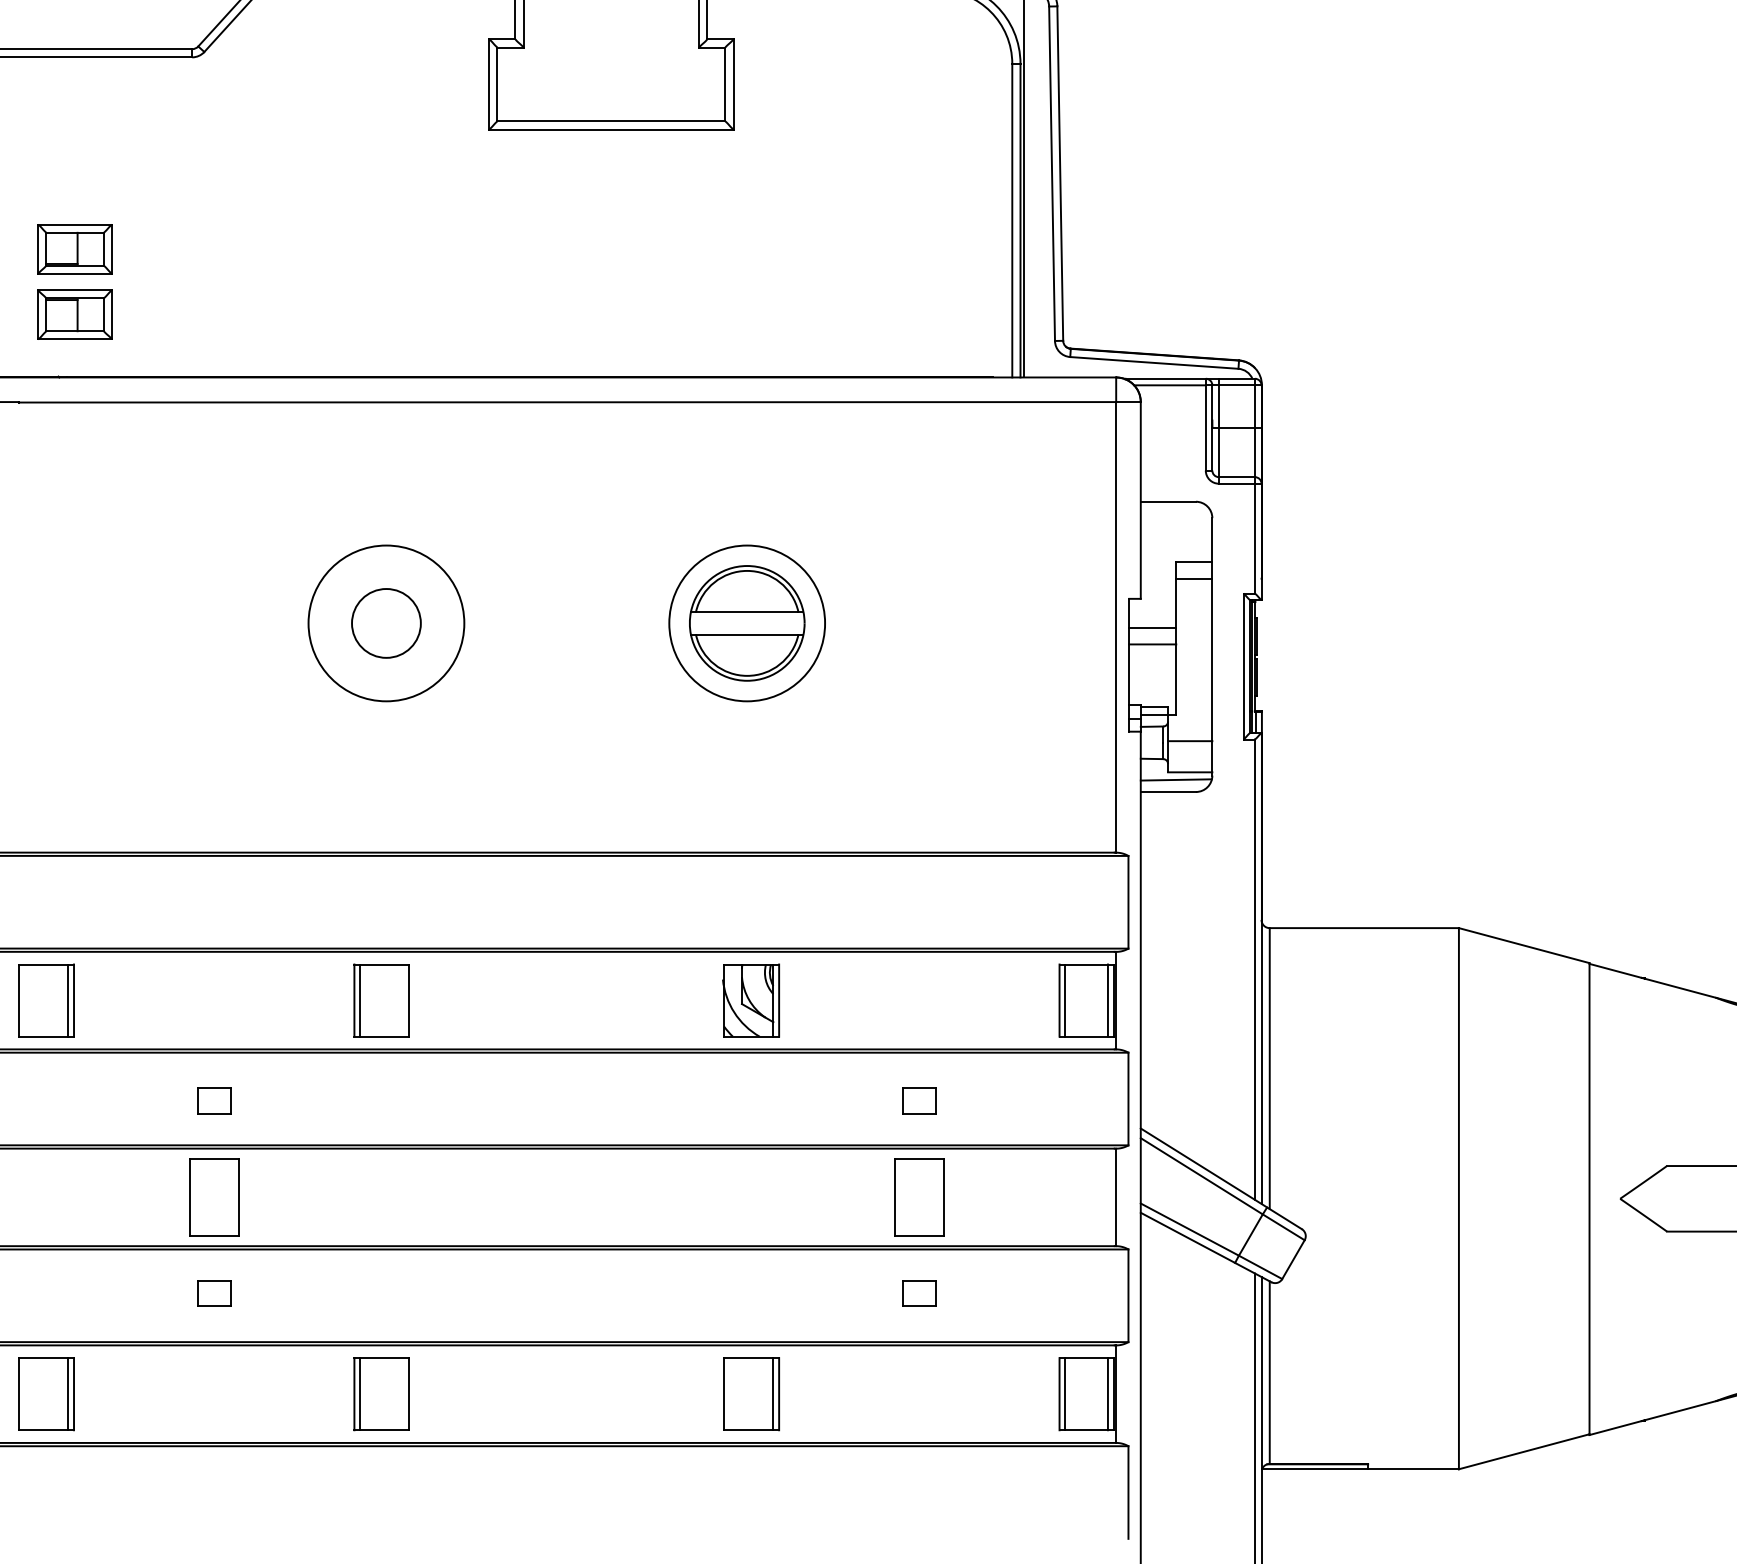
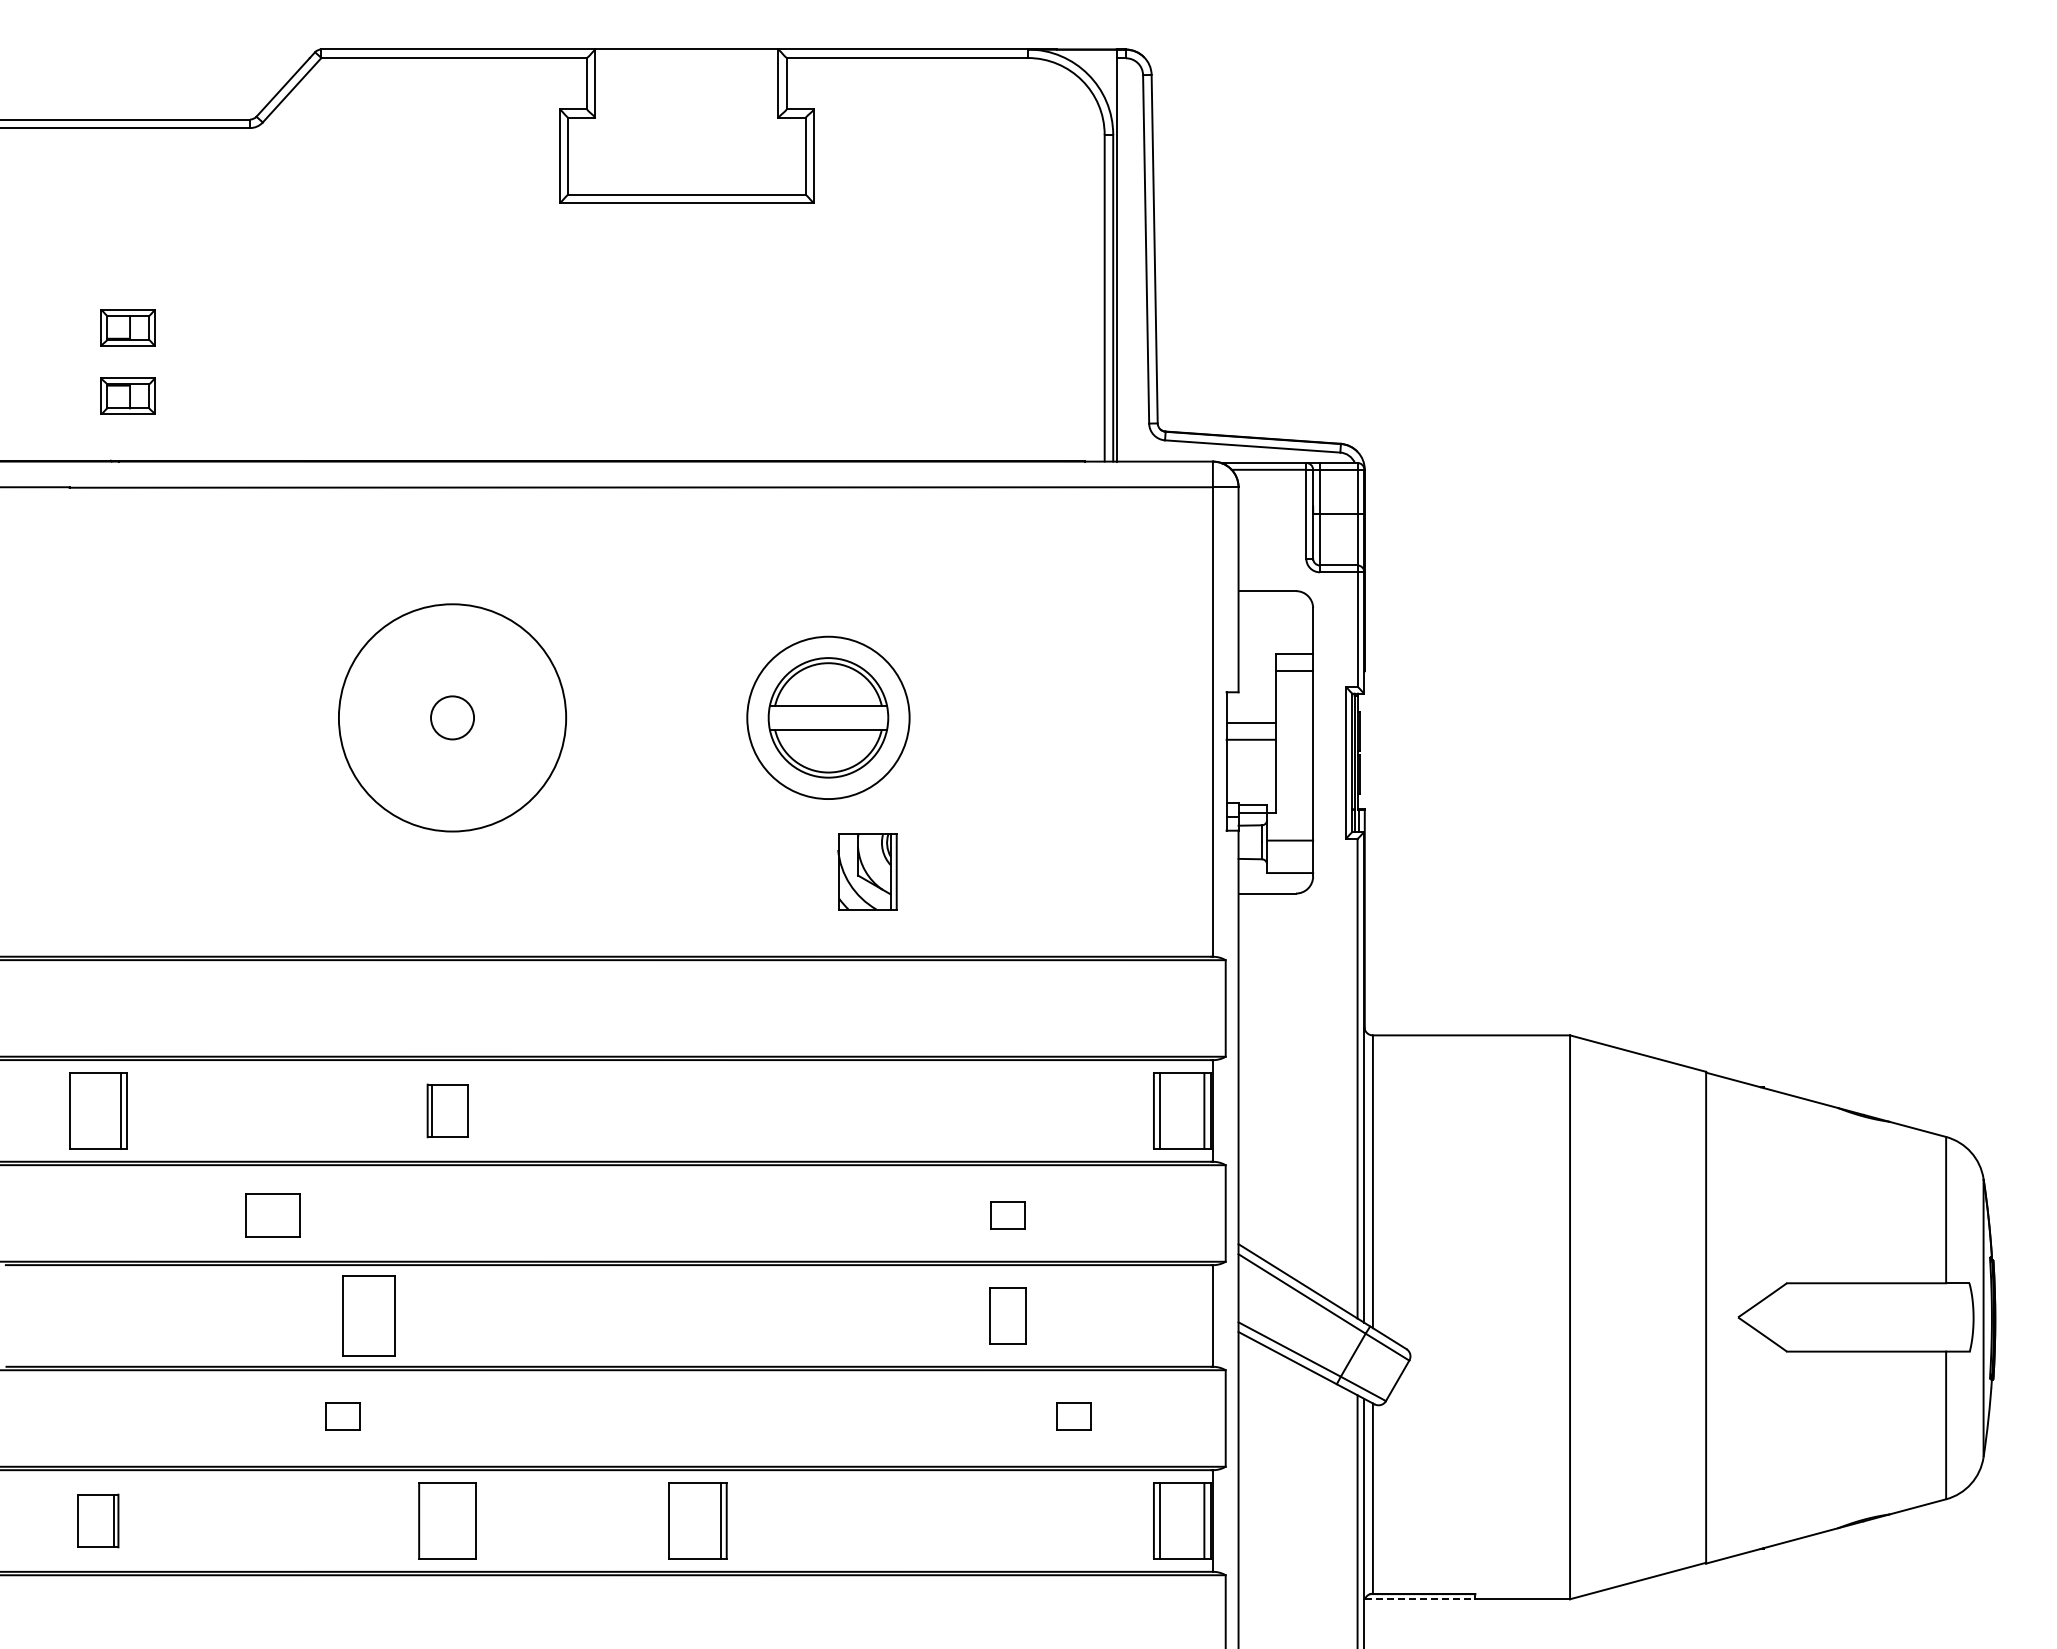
part: (75, 248) -> (128, 327), size x0.7
part: (75, 314) -> (128, 396), size x0.7
circle: (386, 623) -> (452, 717), size x0.6
circle: (386, 623) -> (452, 717), size x1.4
line: (1176, 779) -> (1275, 880), removed
part: (381, 1000) -> (447, 1110), size x0.7
part: (751, 1000) -> (867, 871), moved
part: (213, 1100) -> (272, 1215), size x1.6
part: (213, 1196) -> (368, 1315), moved
part: (919, 1196) -> (1007, 1315), size x0.7
part: (213, 1293) -> (342, 1416), moved
part: (919, 1293) -> (1073, 1416), moved
part: (46, 1393) -> (98, 1520), size x0.7
line: (360, 1393) -> (425, 1520), removed
part: (751, 1393) -> (697, 1520), moved
line: (1315, 1469) -> (1420, 1599), solid -> dashed

